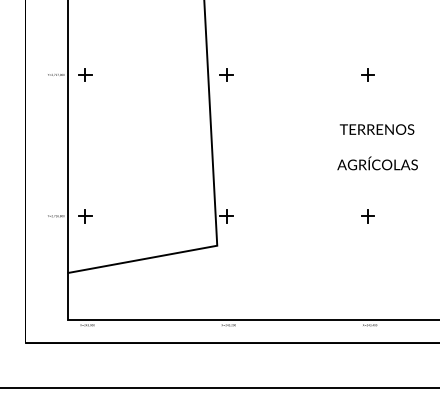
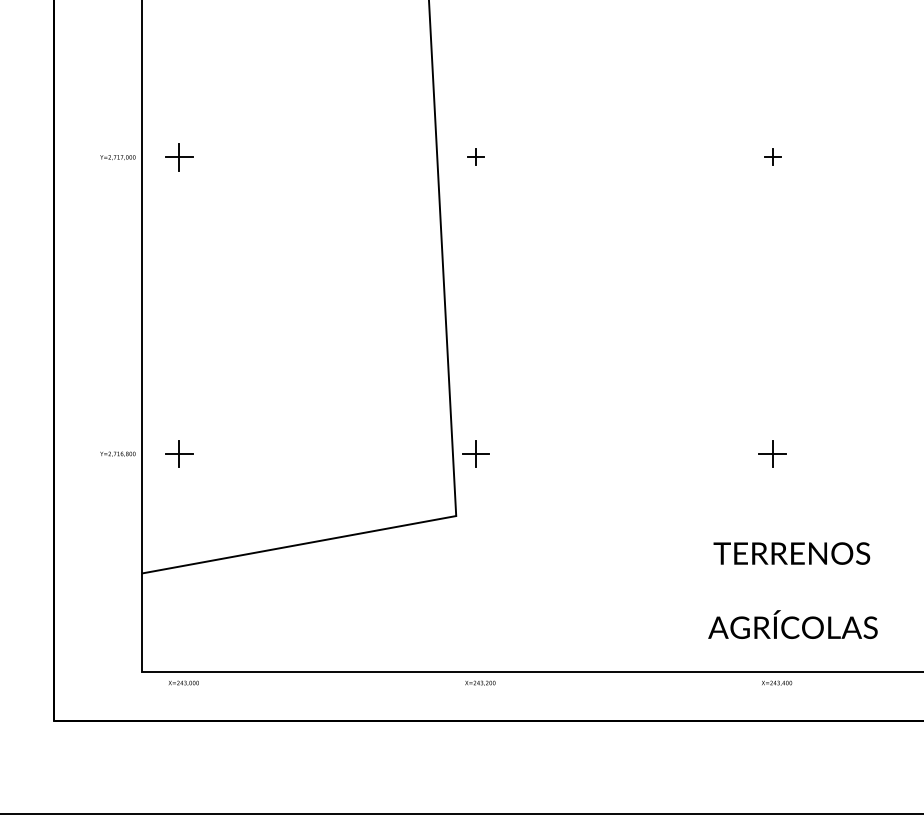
part: (226, 74) -> (475, 156), size x0.6
part: (367, 74) -> (771, 156), size x0.6
text: (377, 147) -> (792, 591), moved

